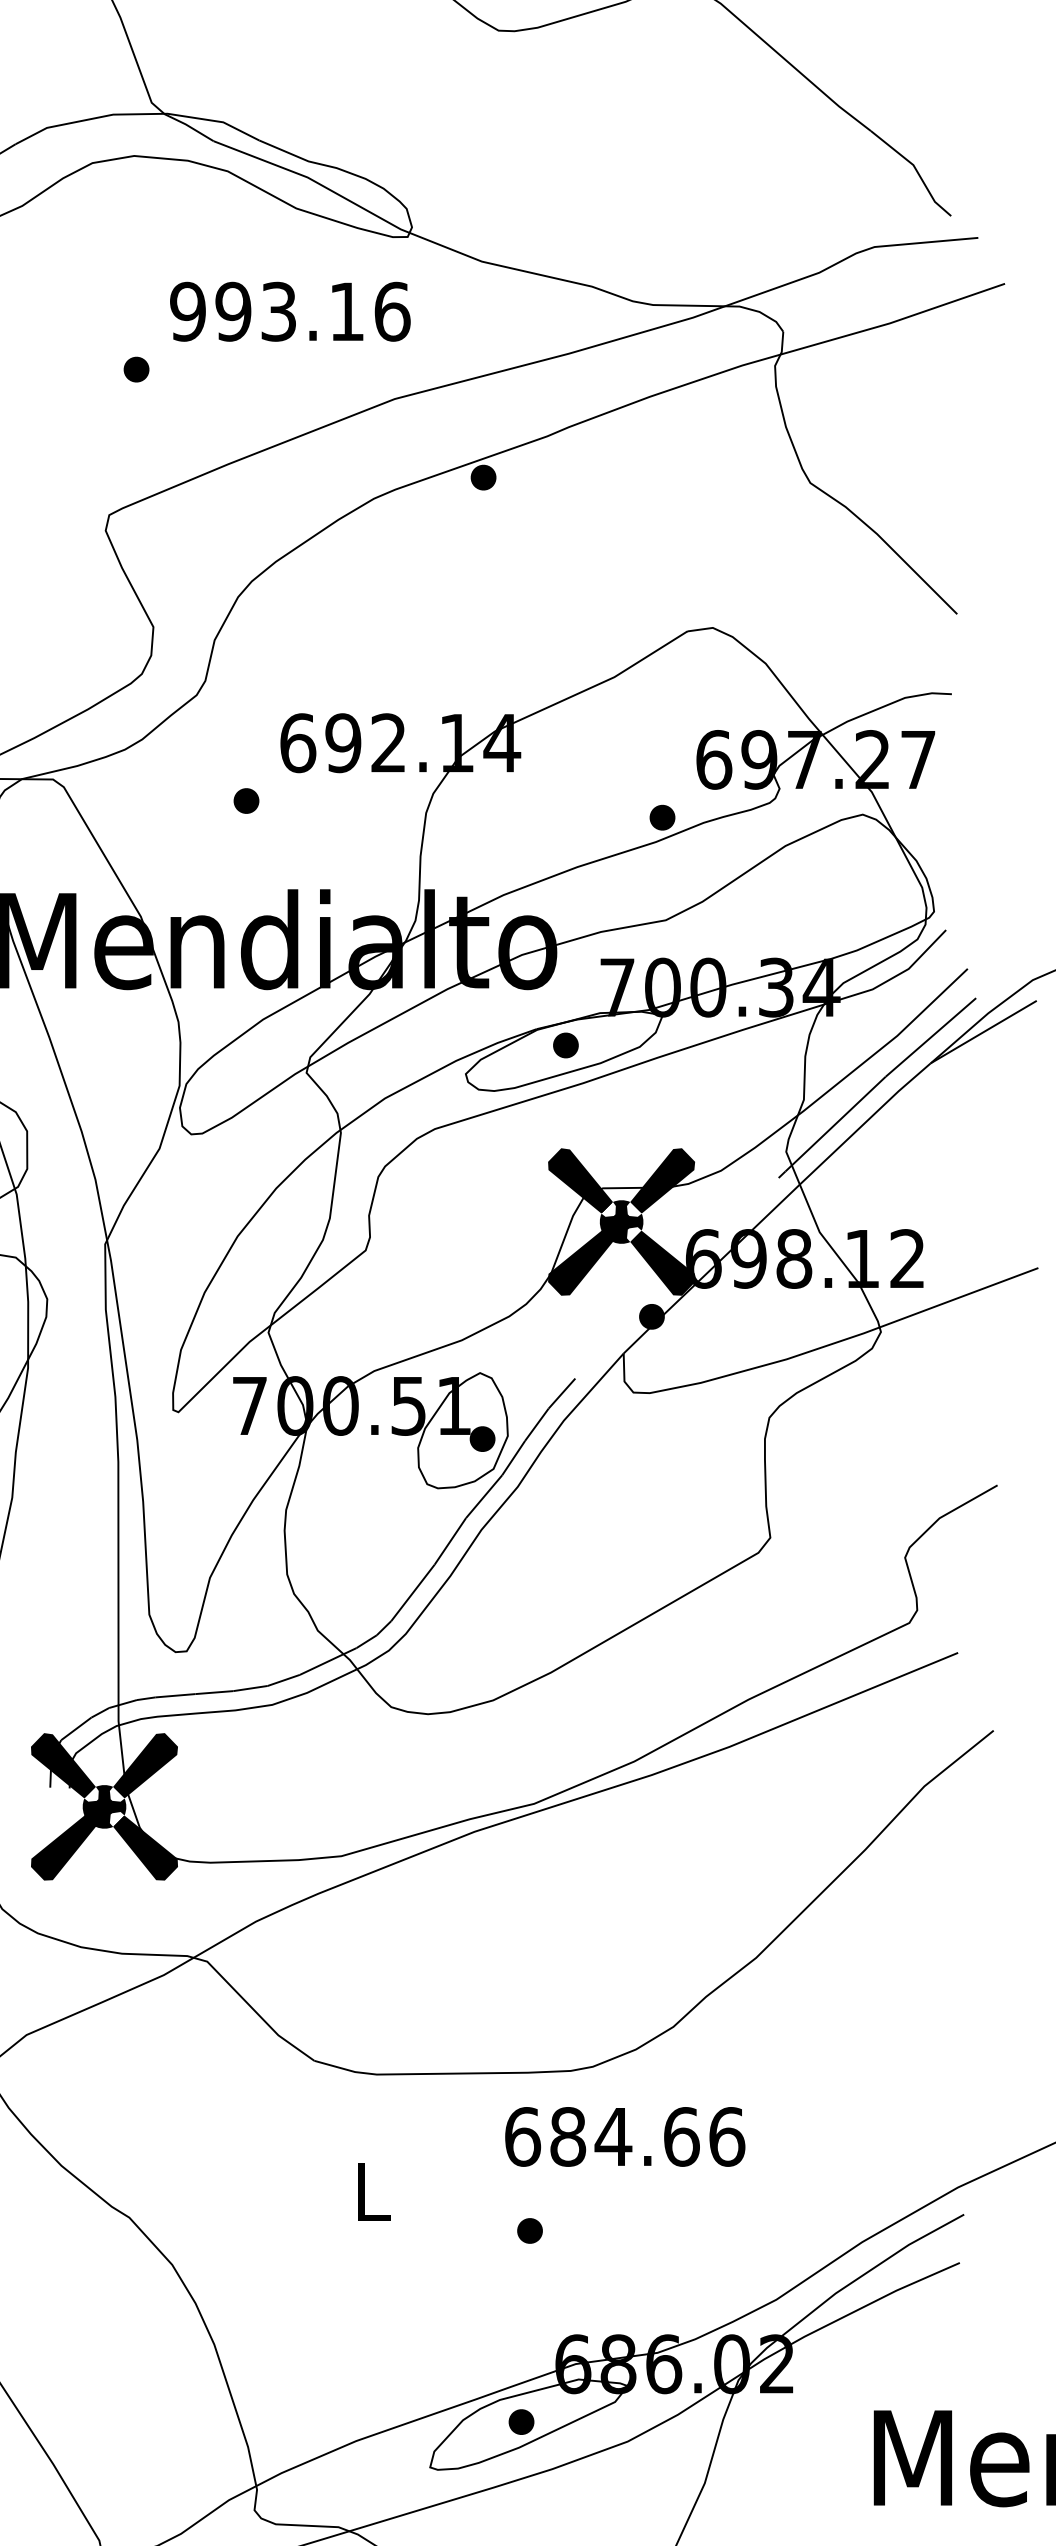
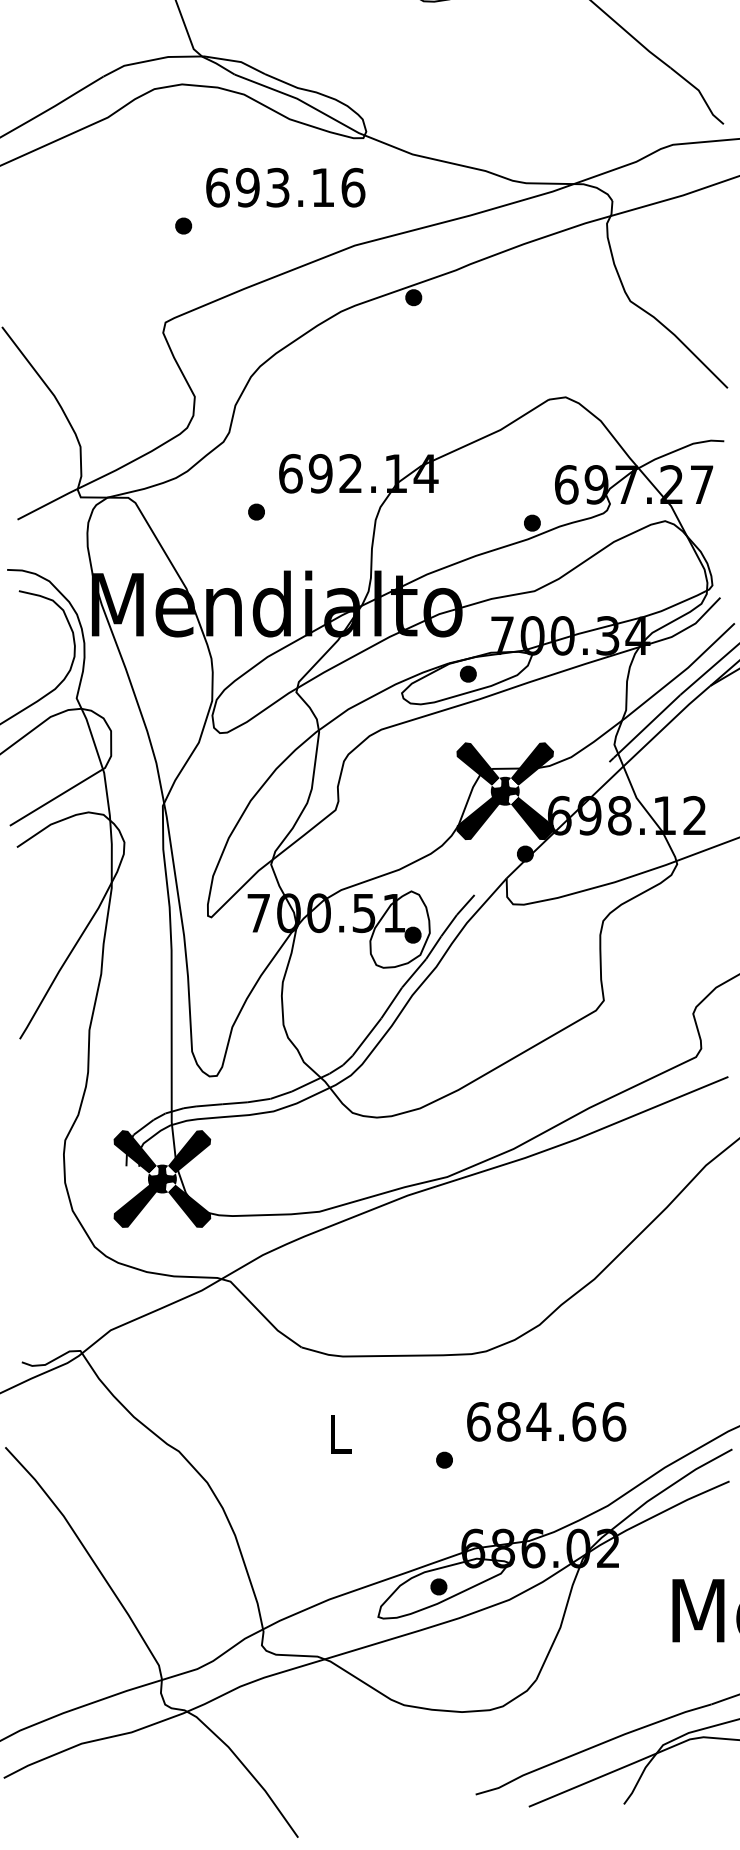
text: (187, 311) -> (217, 187), 993.16 -> 693.16
text: (624, 2136) -> (546, 1421), moved

